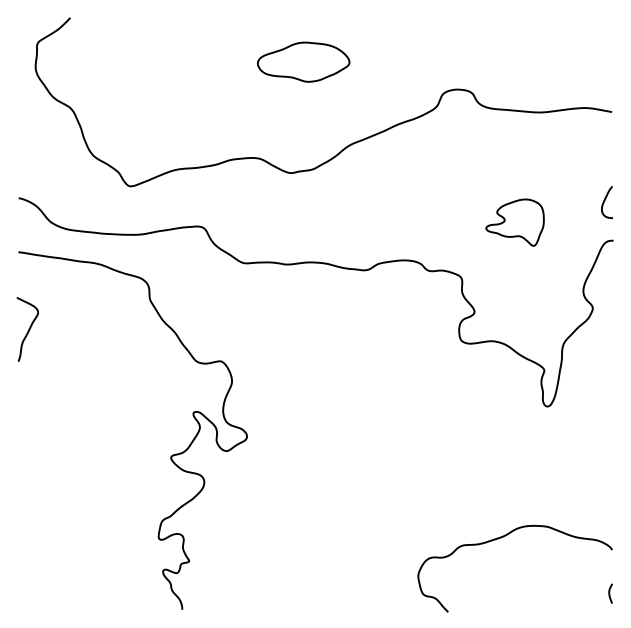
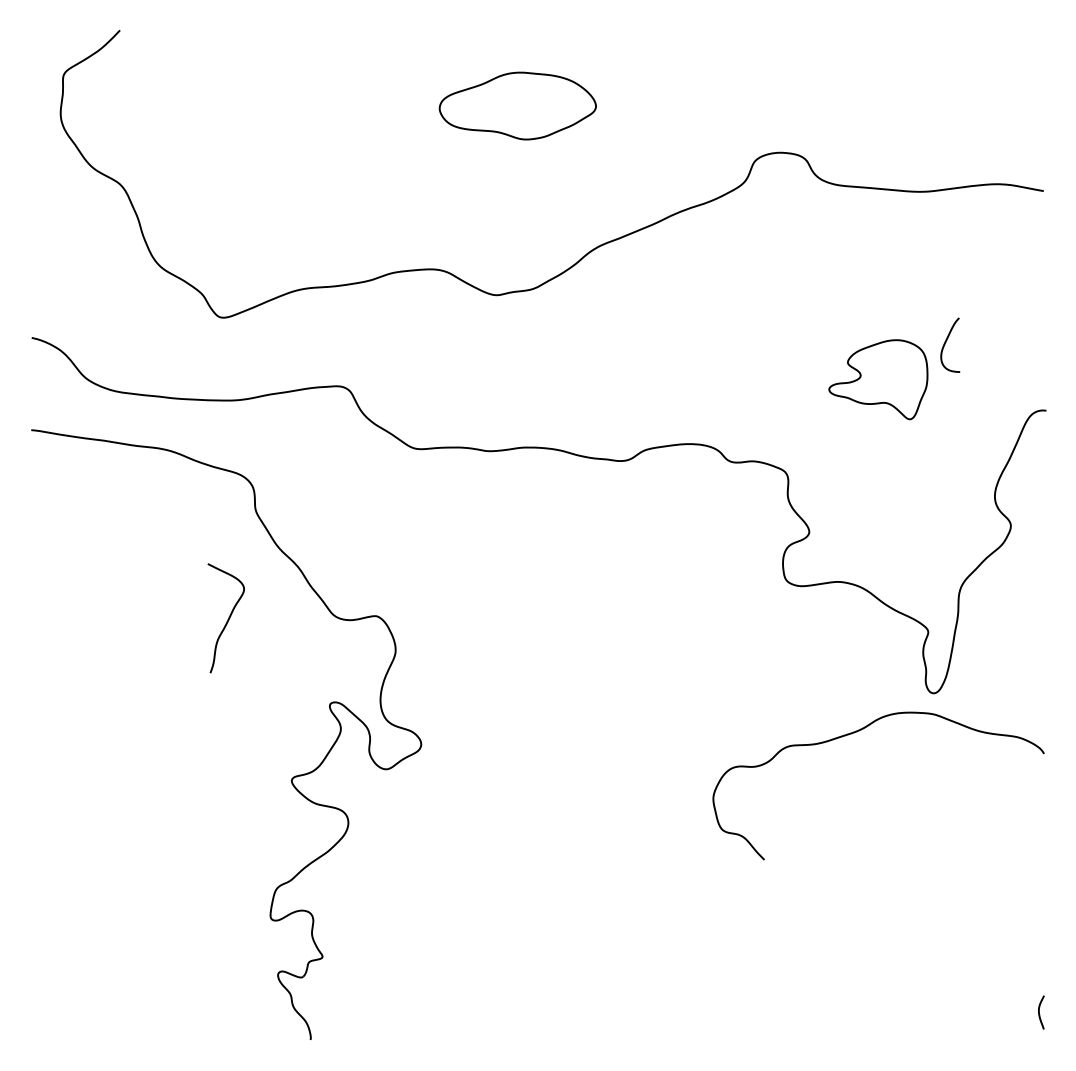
curve: (604, 202) -> (945, 345), moved
curve: (28, 329) -> (227, 618), moved
curve: (501, 538) -> (855, 734), moved

